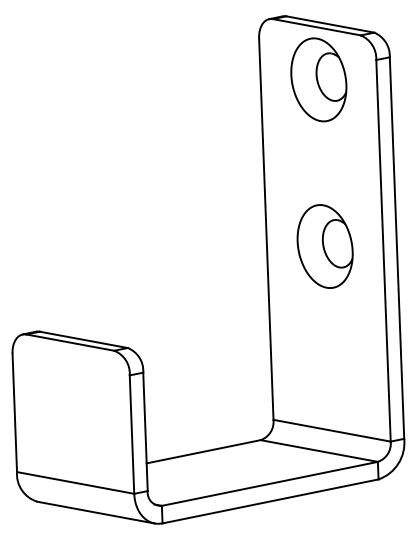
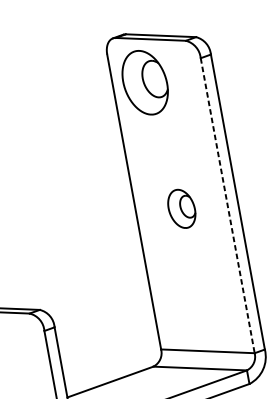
part: (318, 79) -> (144, 82), moved
part: (324, 246) -> (181, 208), size x0.6
line: (383, 250) -> (227, 205), solid -> dashed

